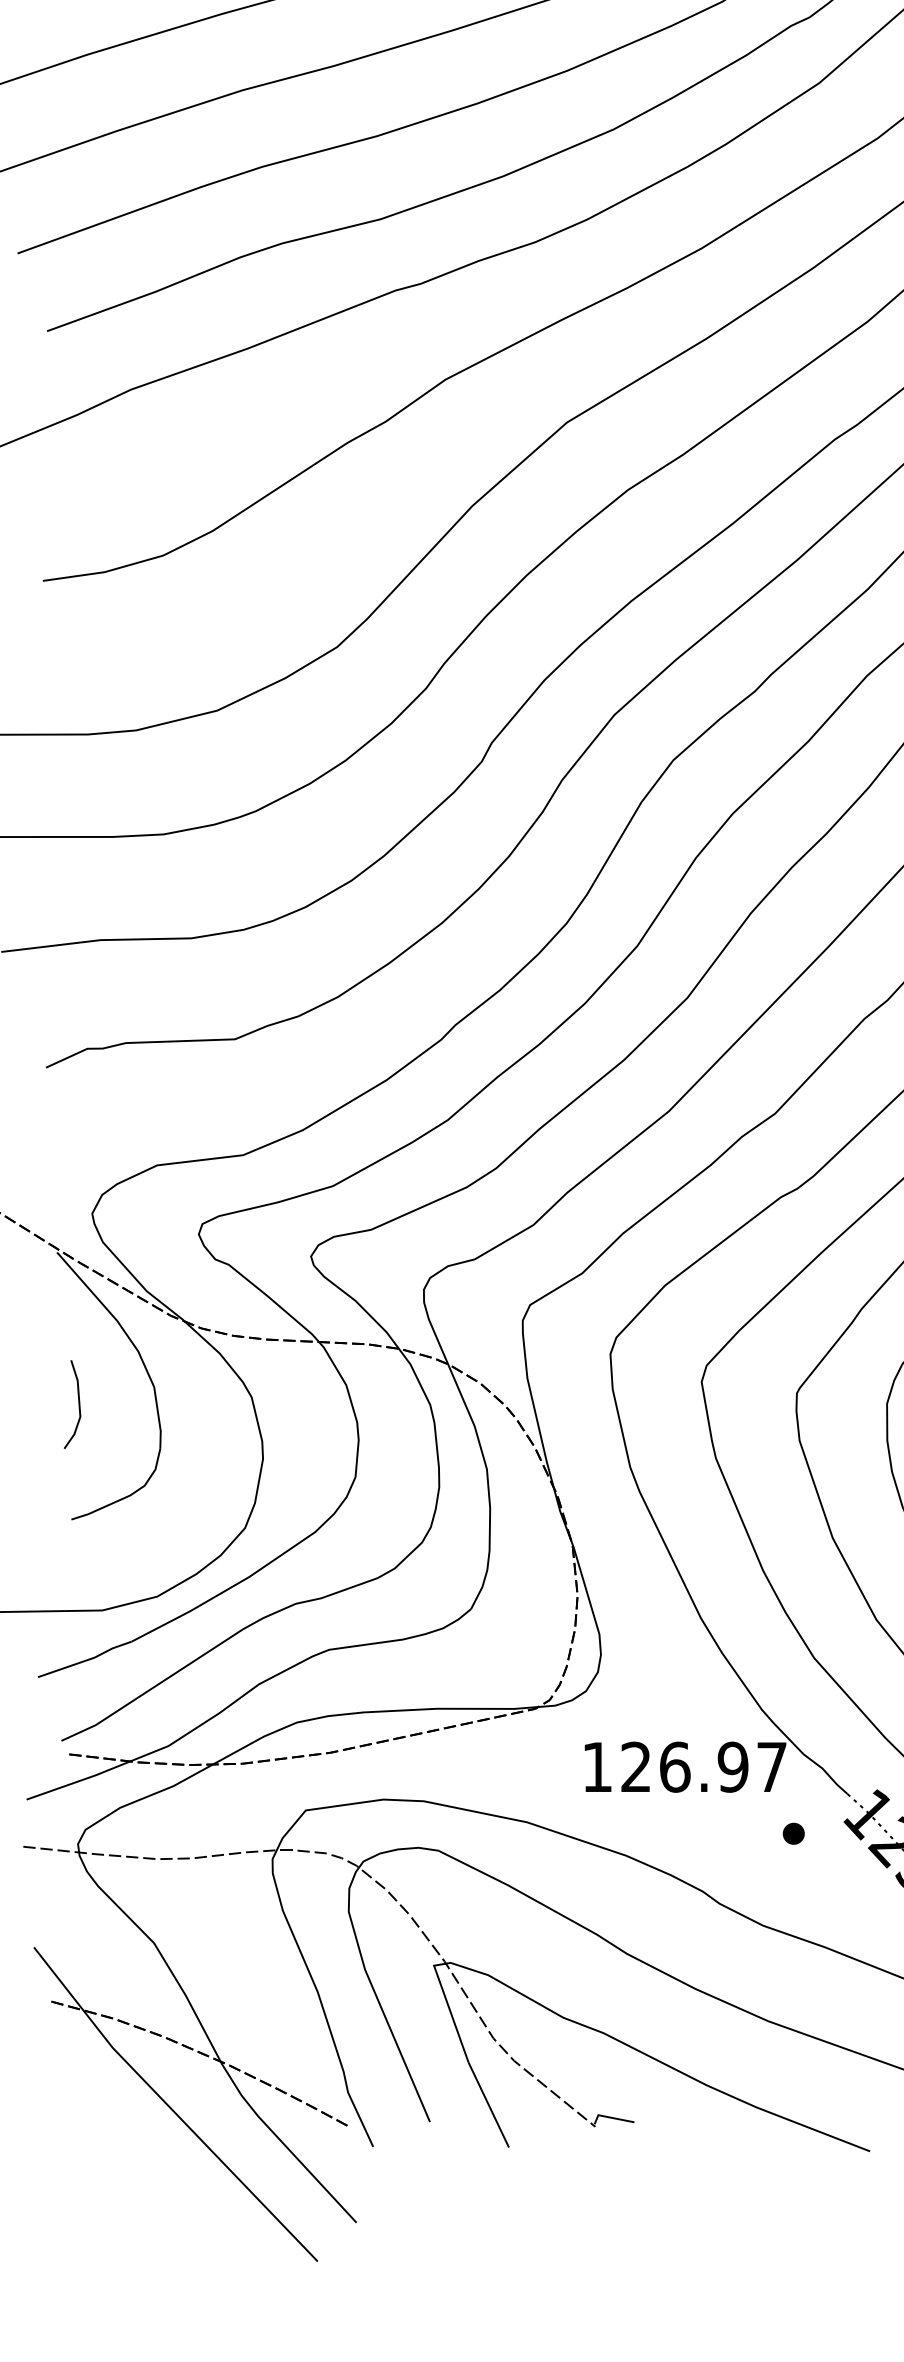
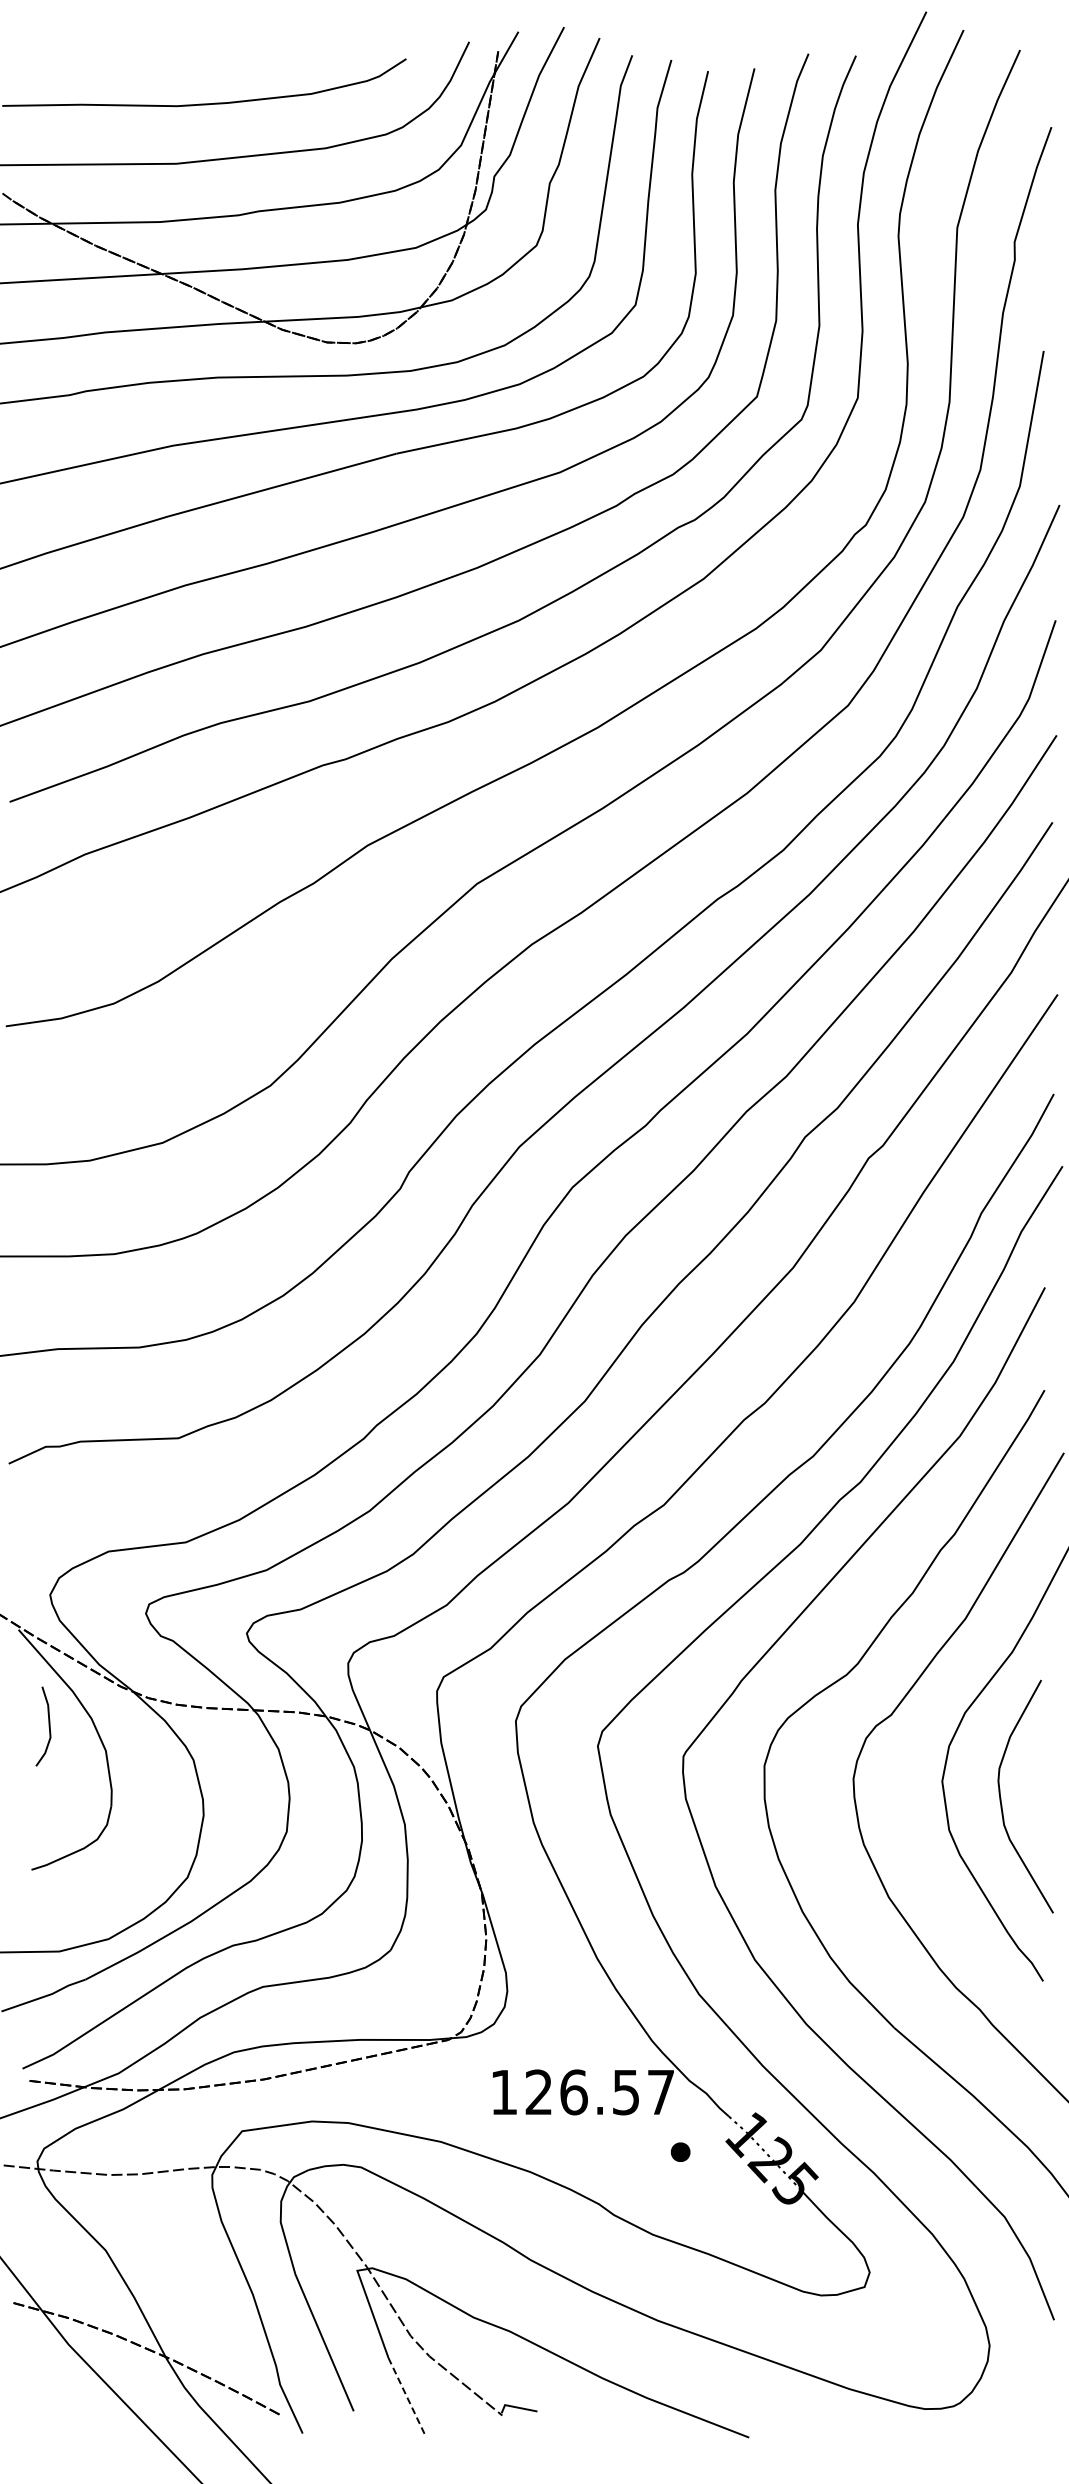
line: (78, 1404) -> (48, 1726), moved
text: (732, 1767) -> (625, 2092), 126.97 -> 126.57
line: (488, 2105) -> (406, 2396), solid -> dashed

